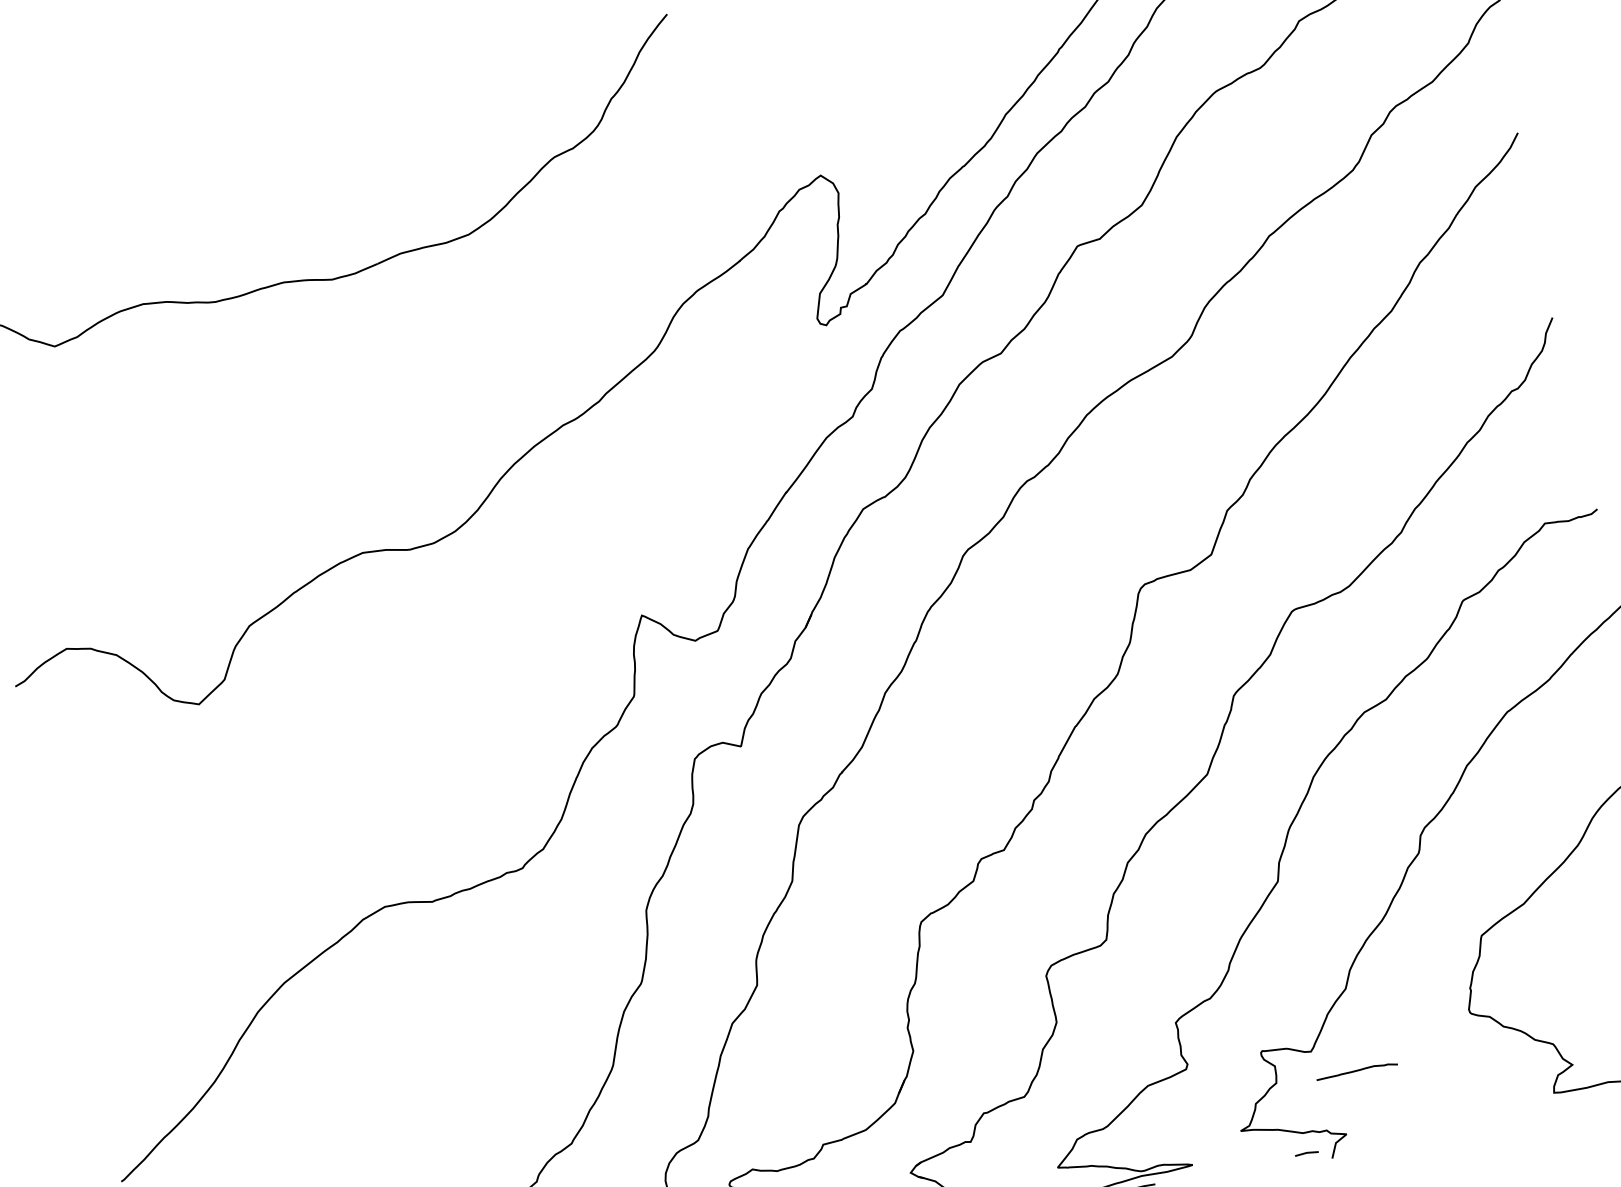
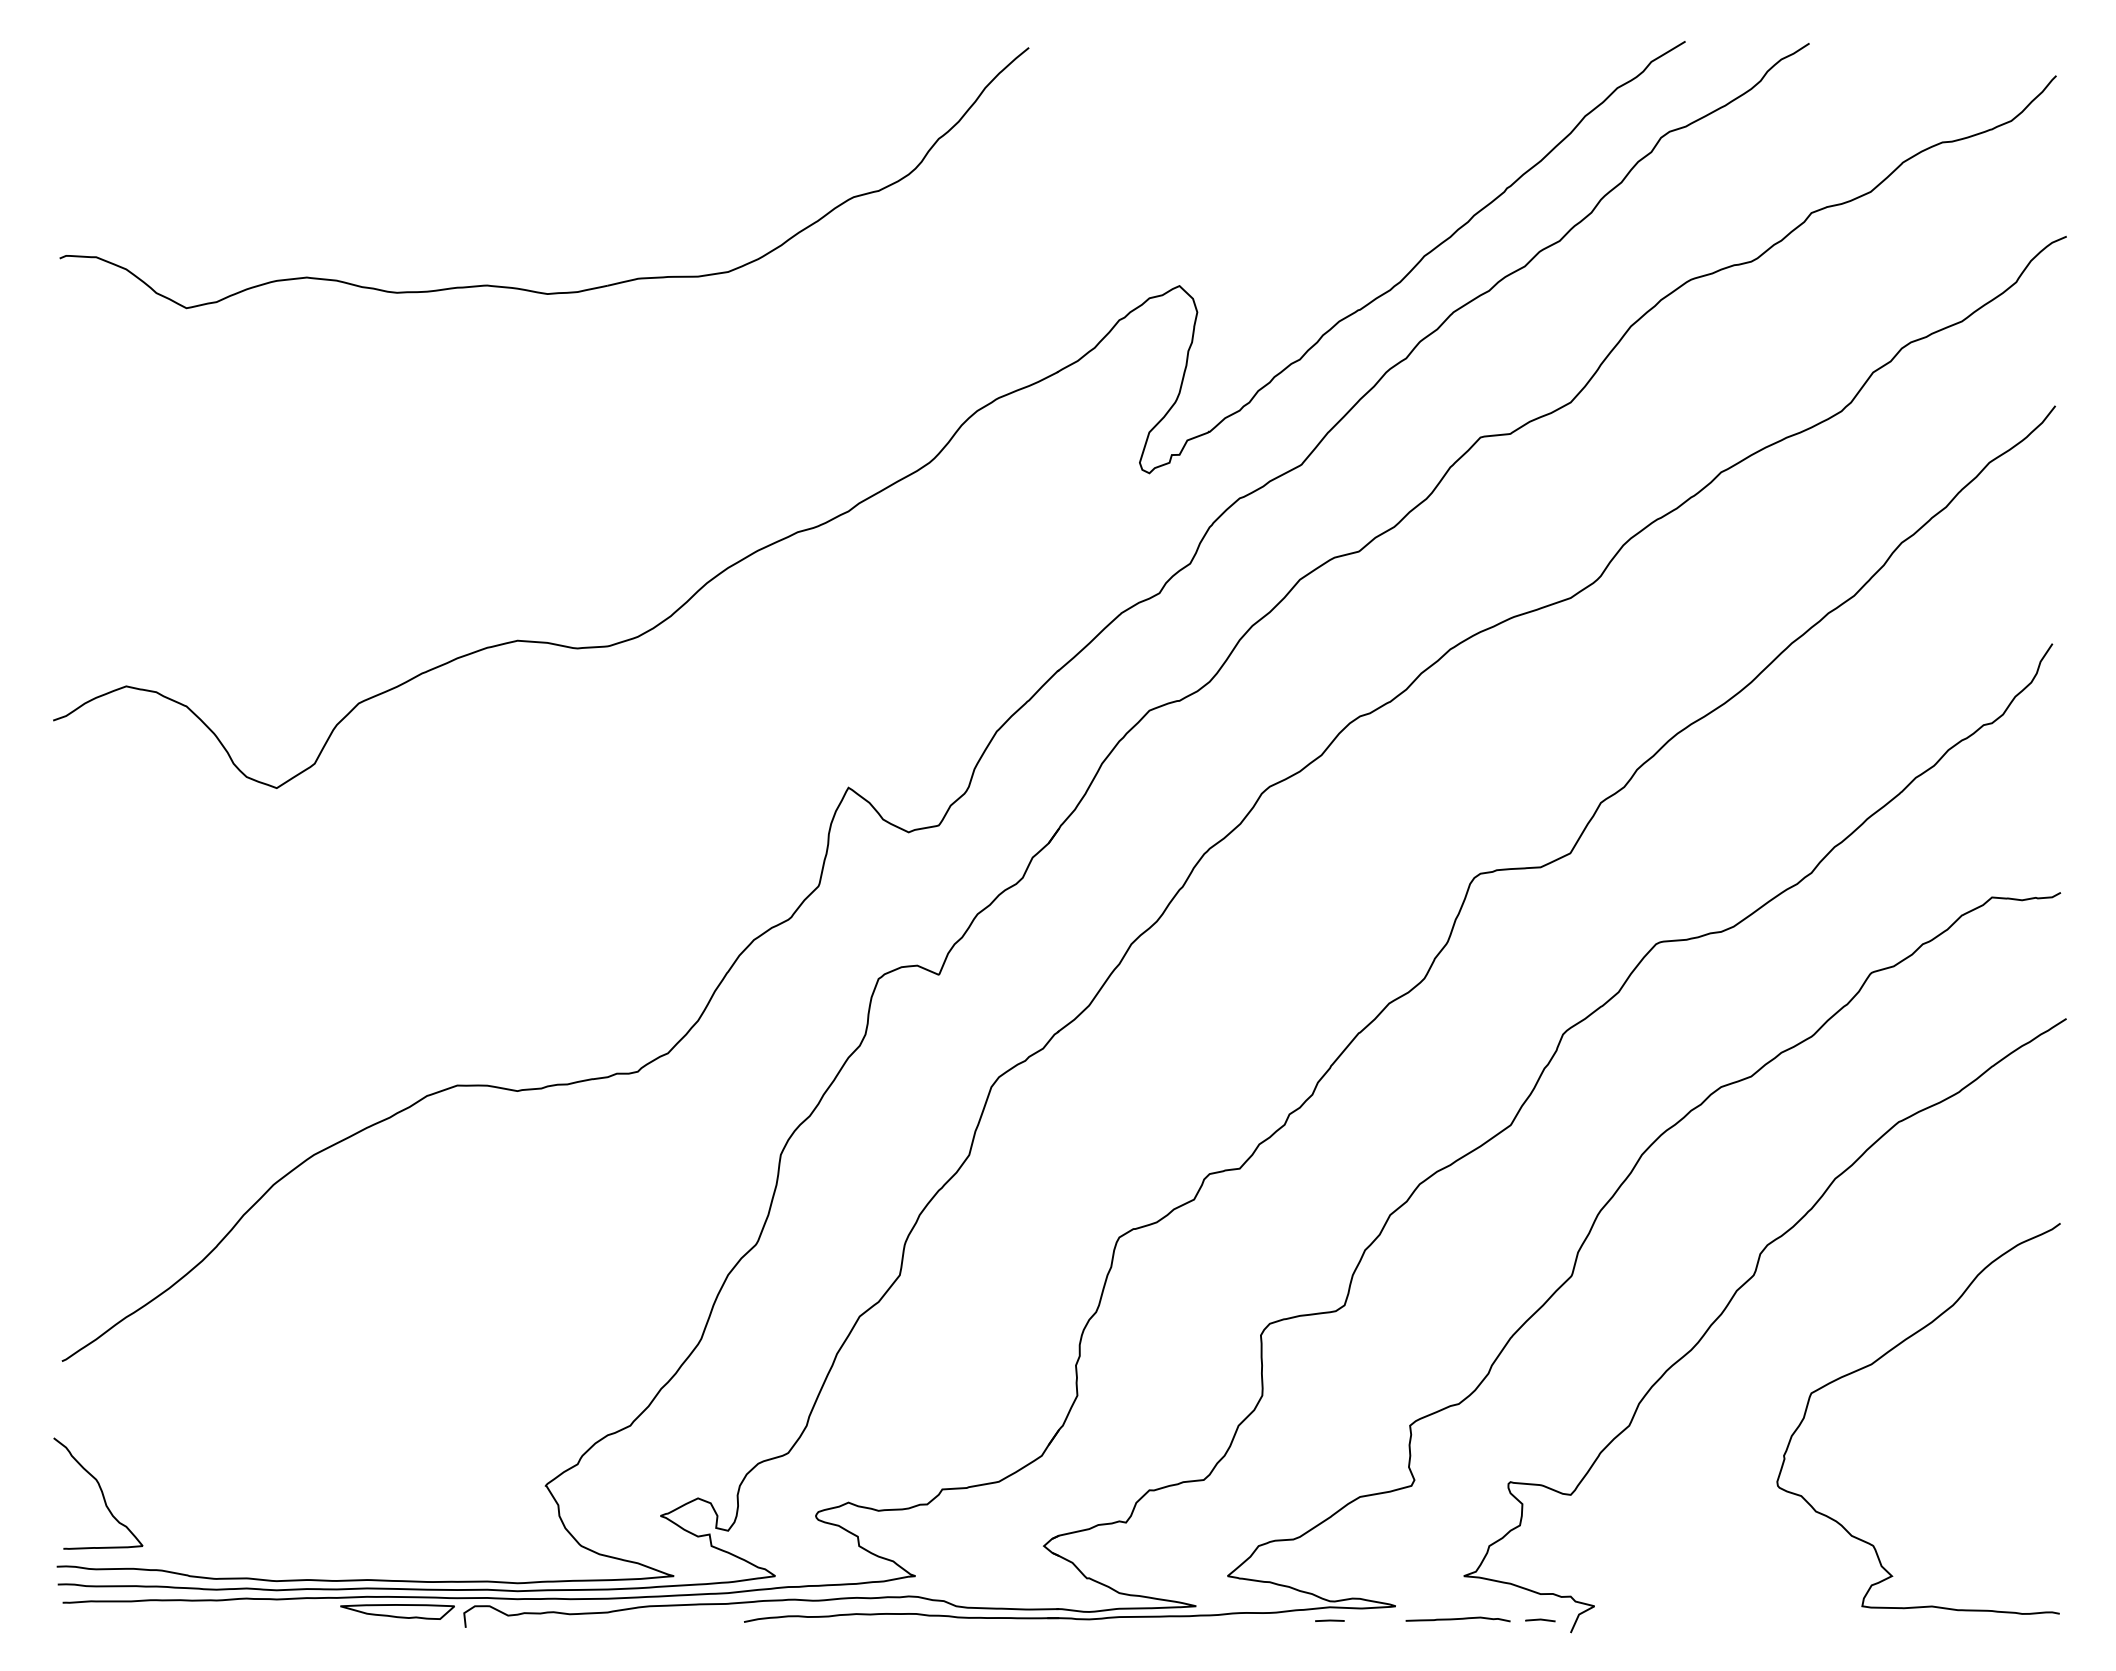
curve: (1356, 1071) -> (1457, 1619), moved

